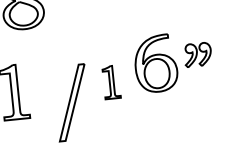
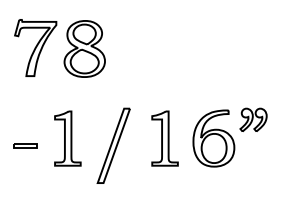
part: (155, 63) -> (213, 138), moved
part: (111, 82) -> (164, 138), size x1.67
part: (71, 102) -> (113, 145), moved

